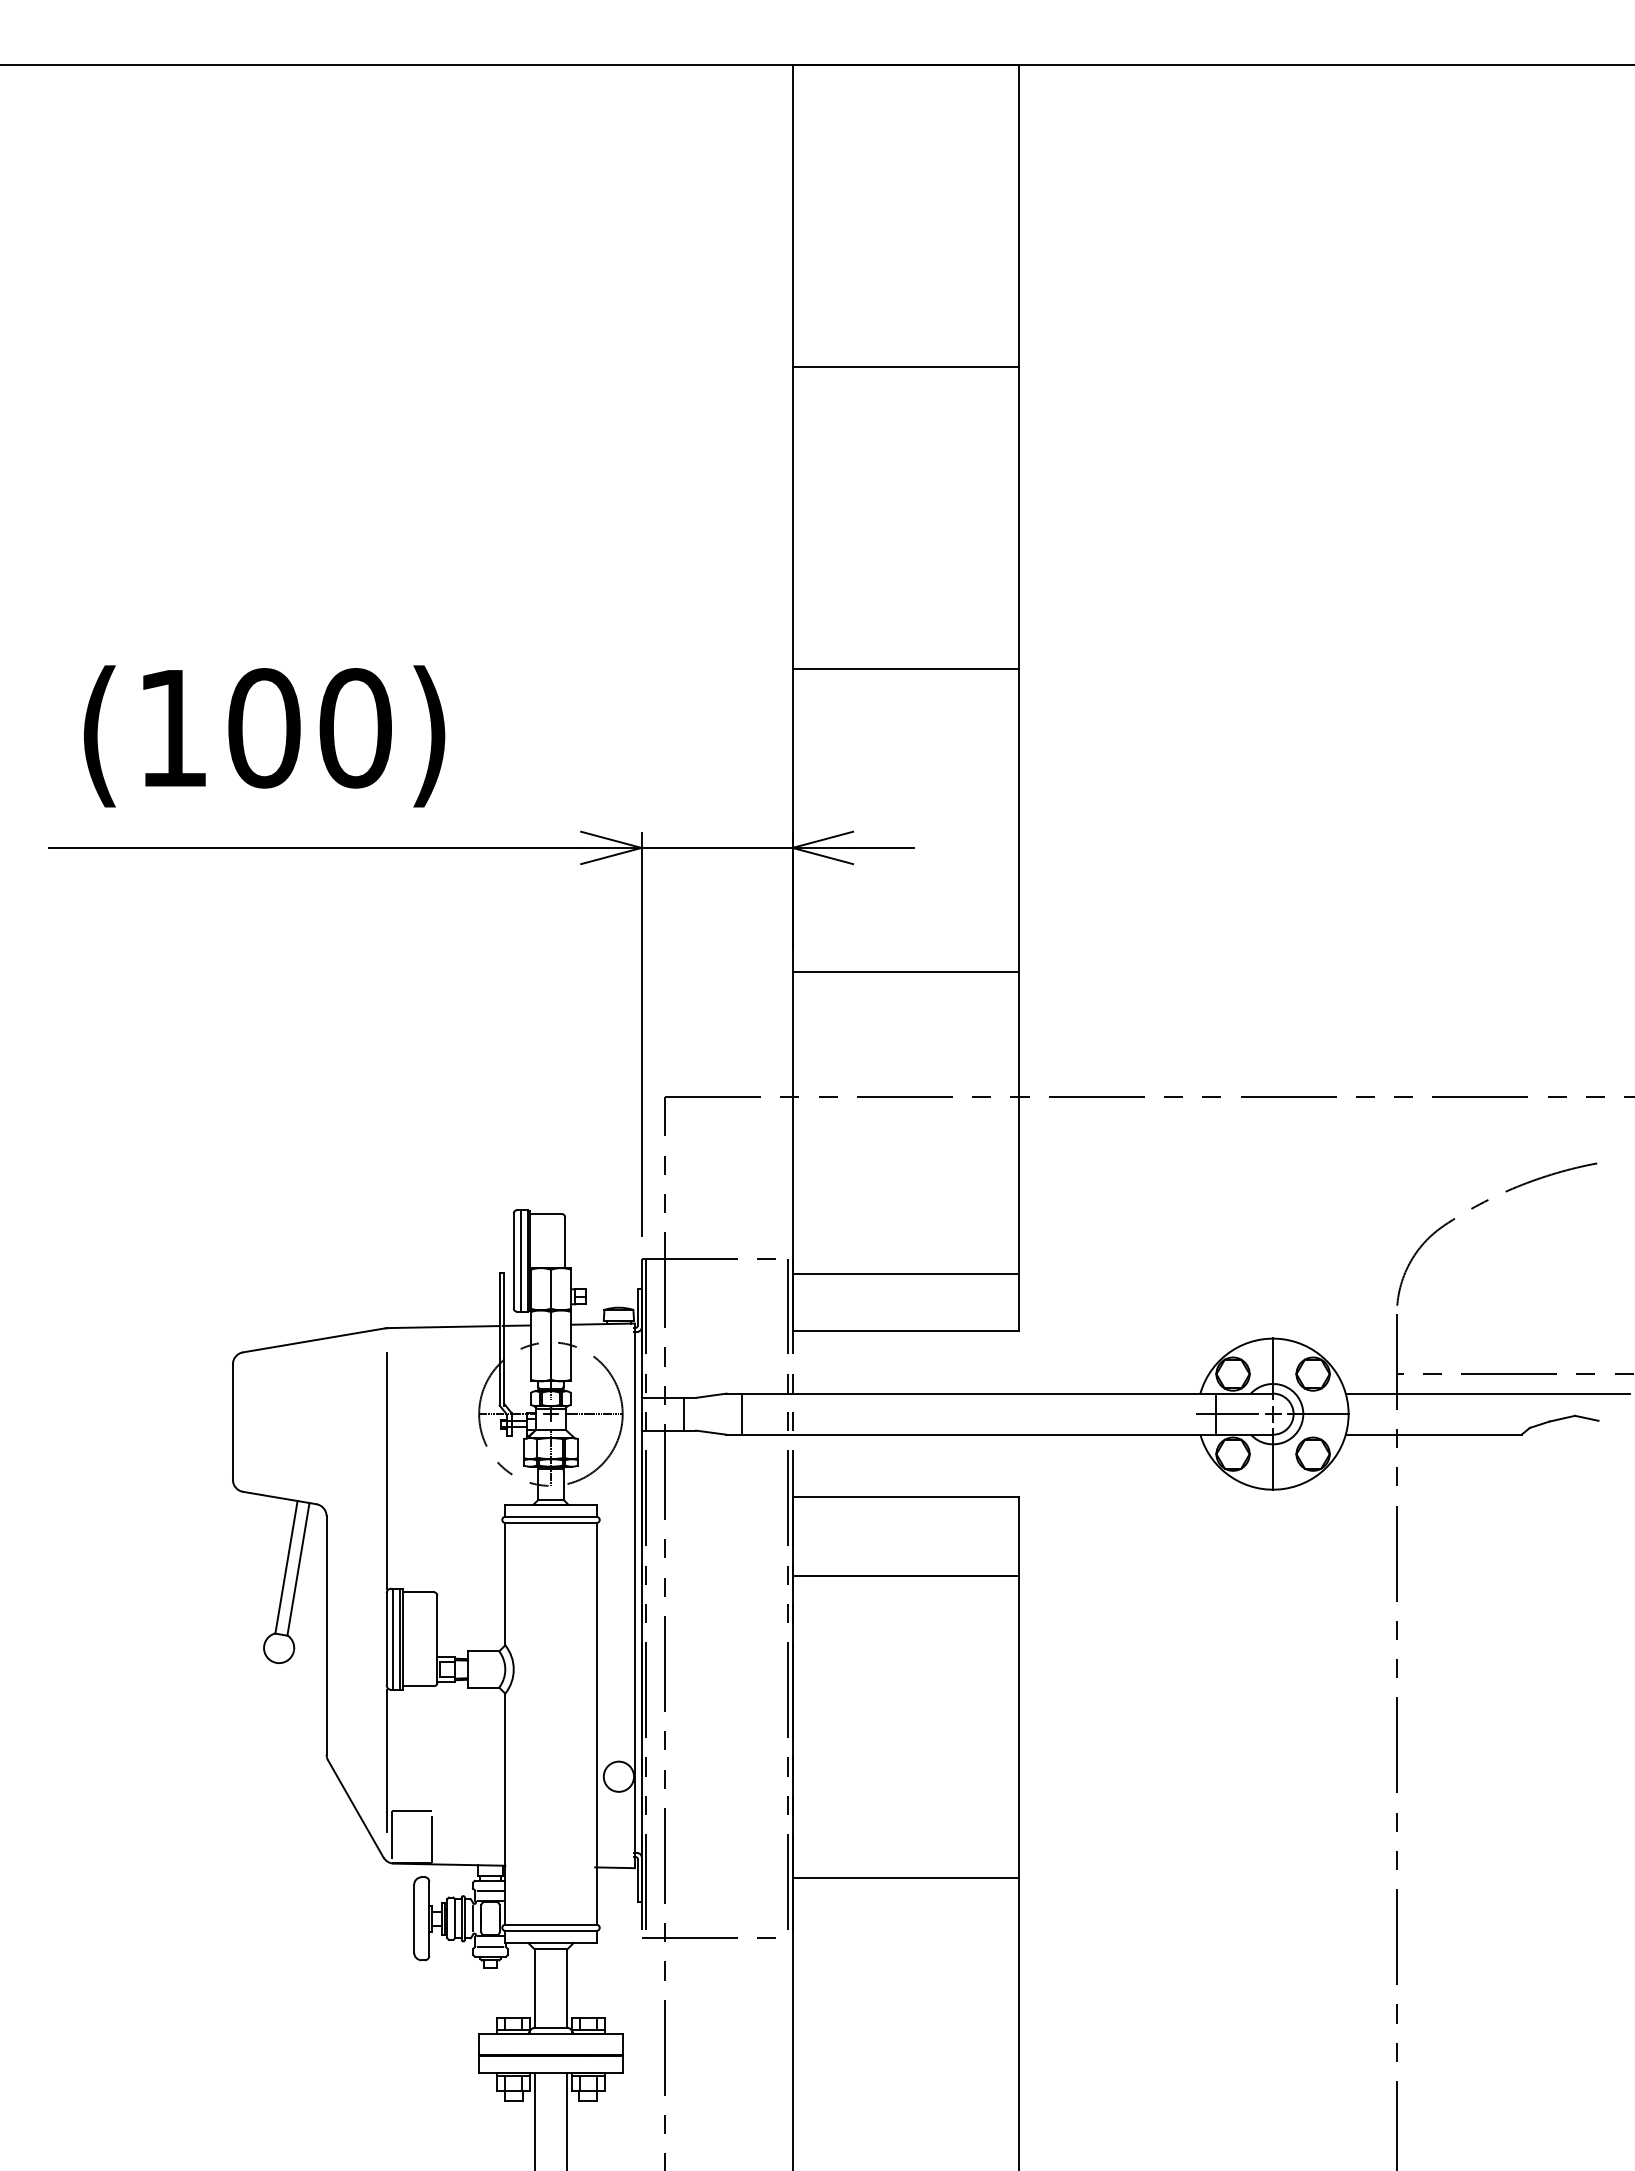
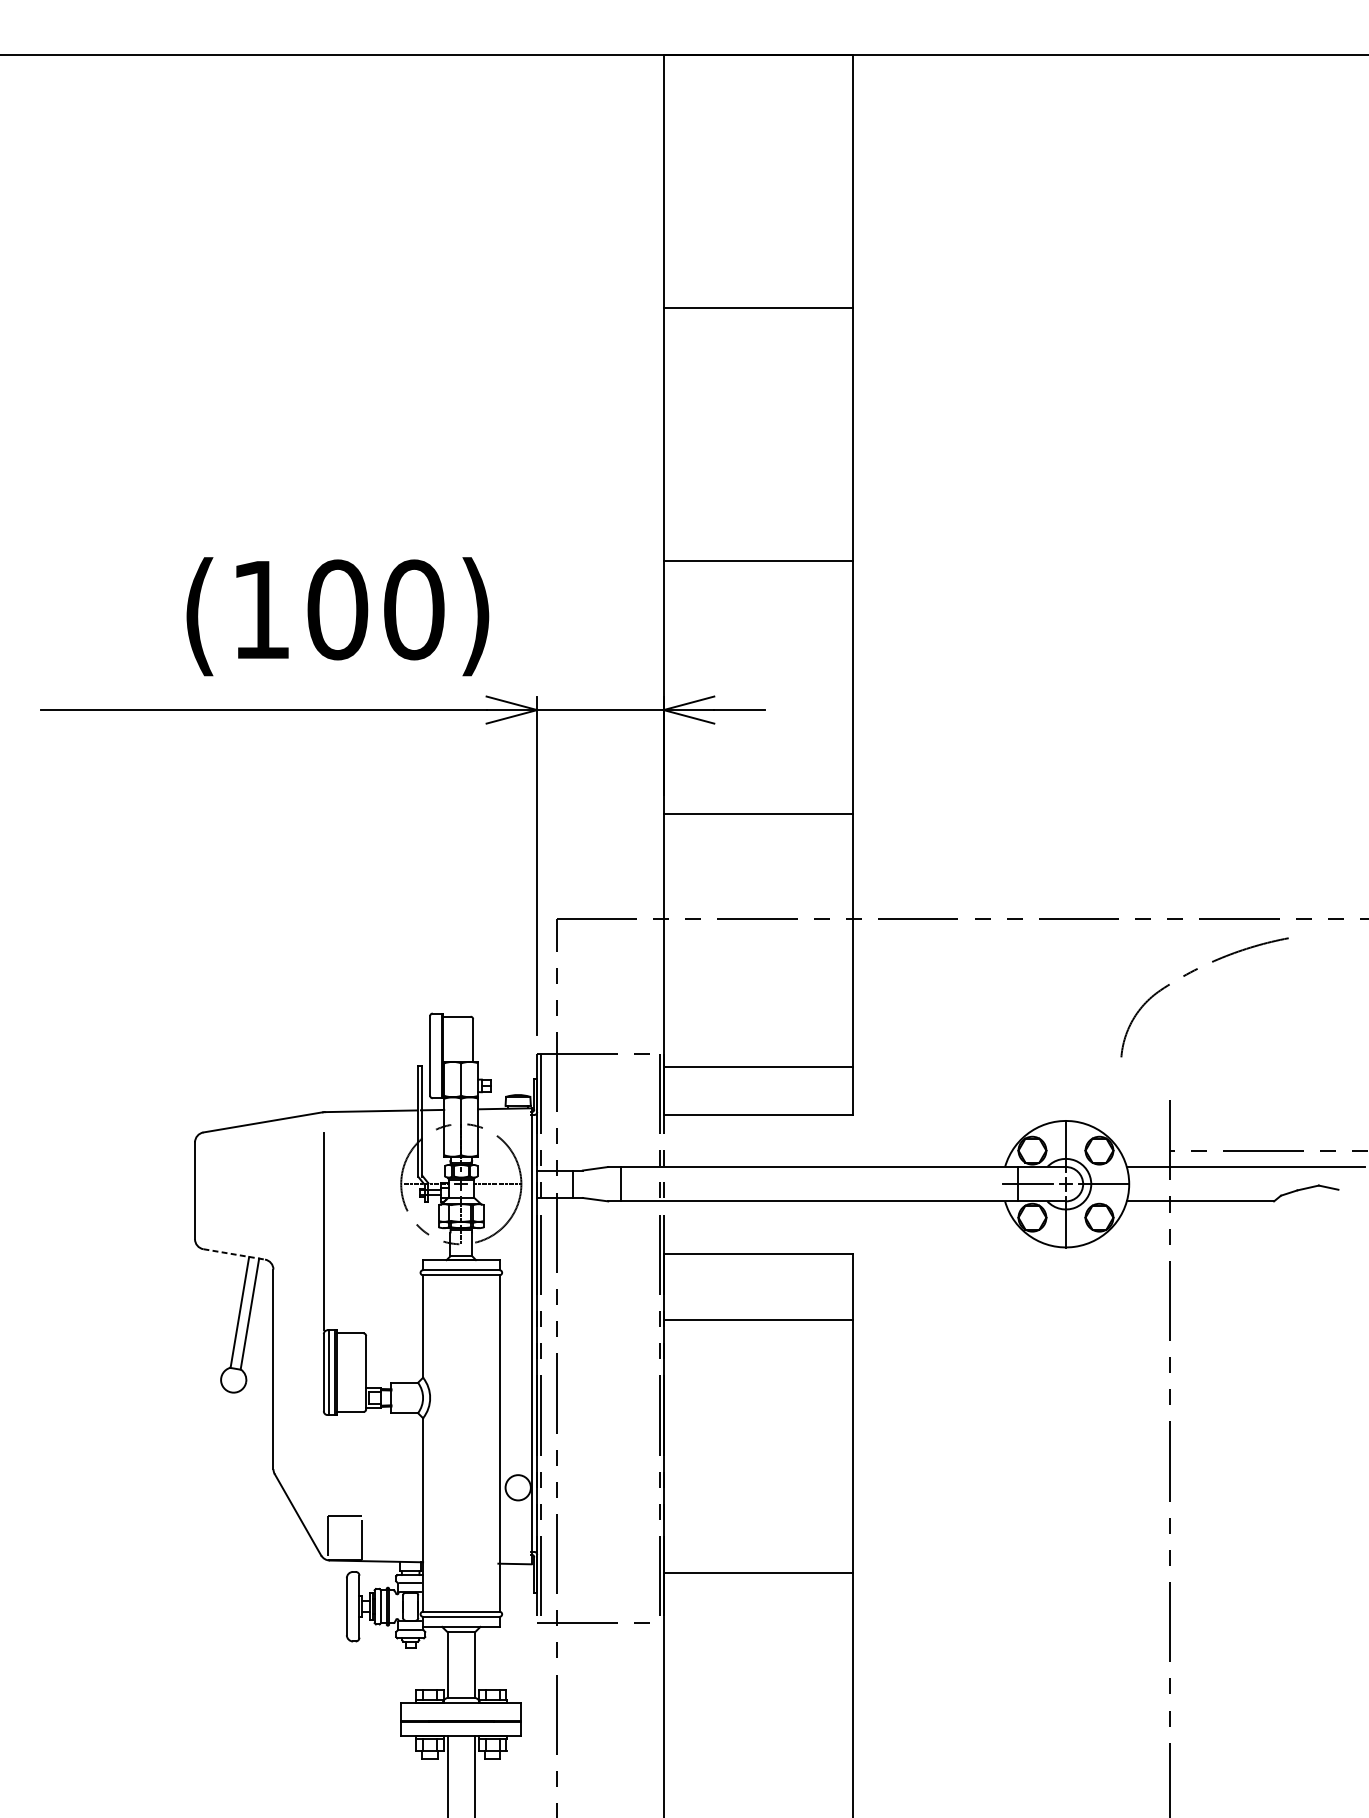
text: (264, 736) -> (337, 616), moved
part: (1478, 1206) -> (1189, 974), moved
line: (520, 1260) -> (435, 1055), removed
line: (280, 1498) -> (234, 1254), solid -> dashed
line: (387, 1760) -> (324, 1474), removed
line: (473, 1918) -> (396, 1606), removed

